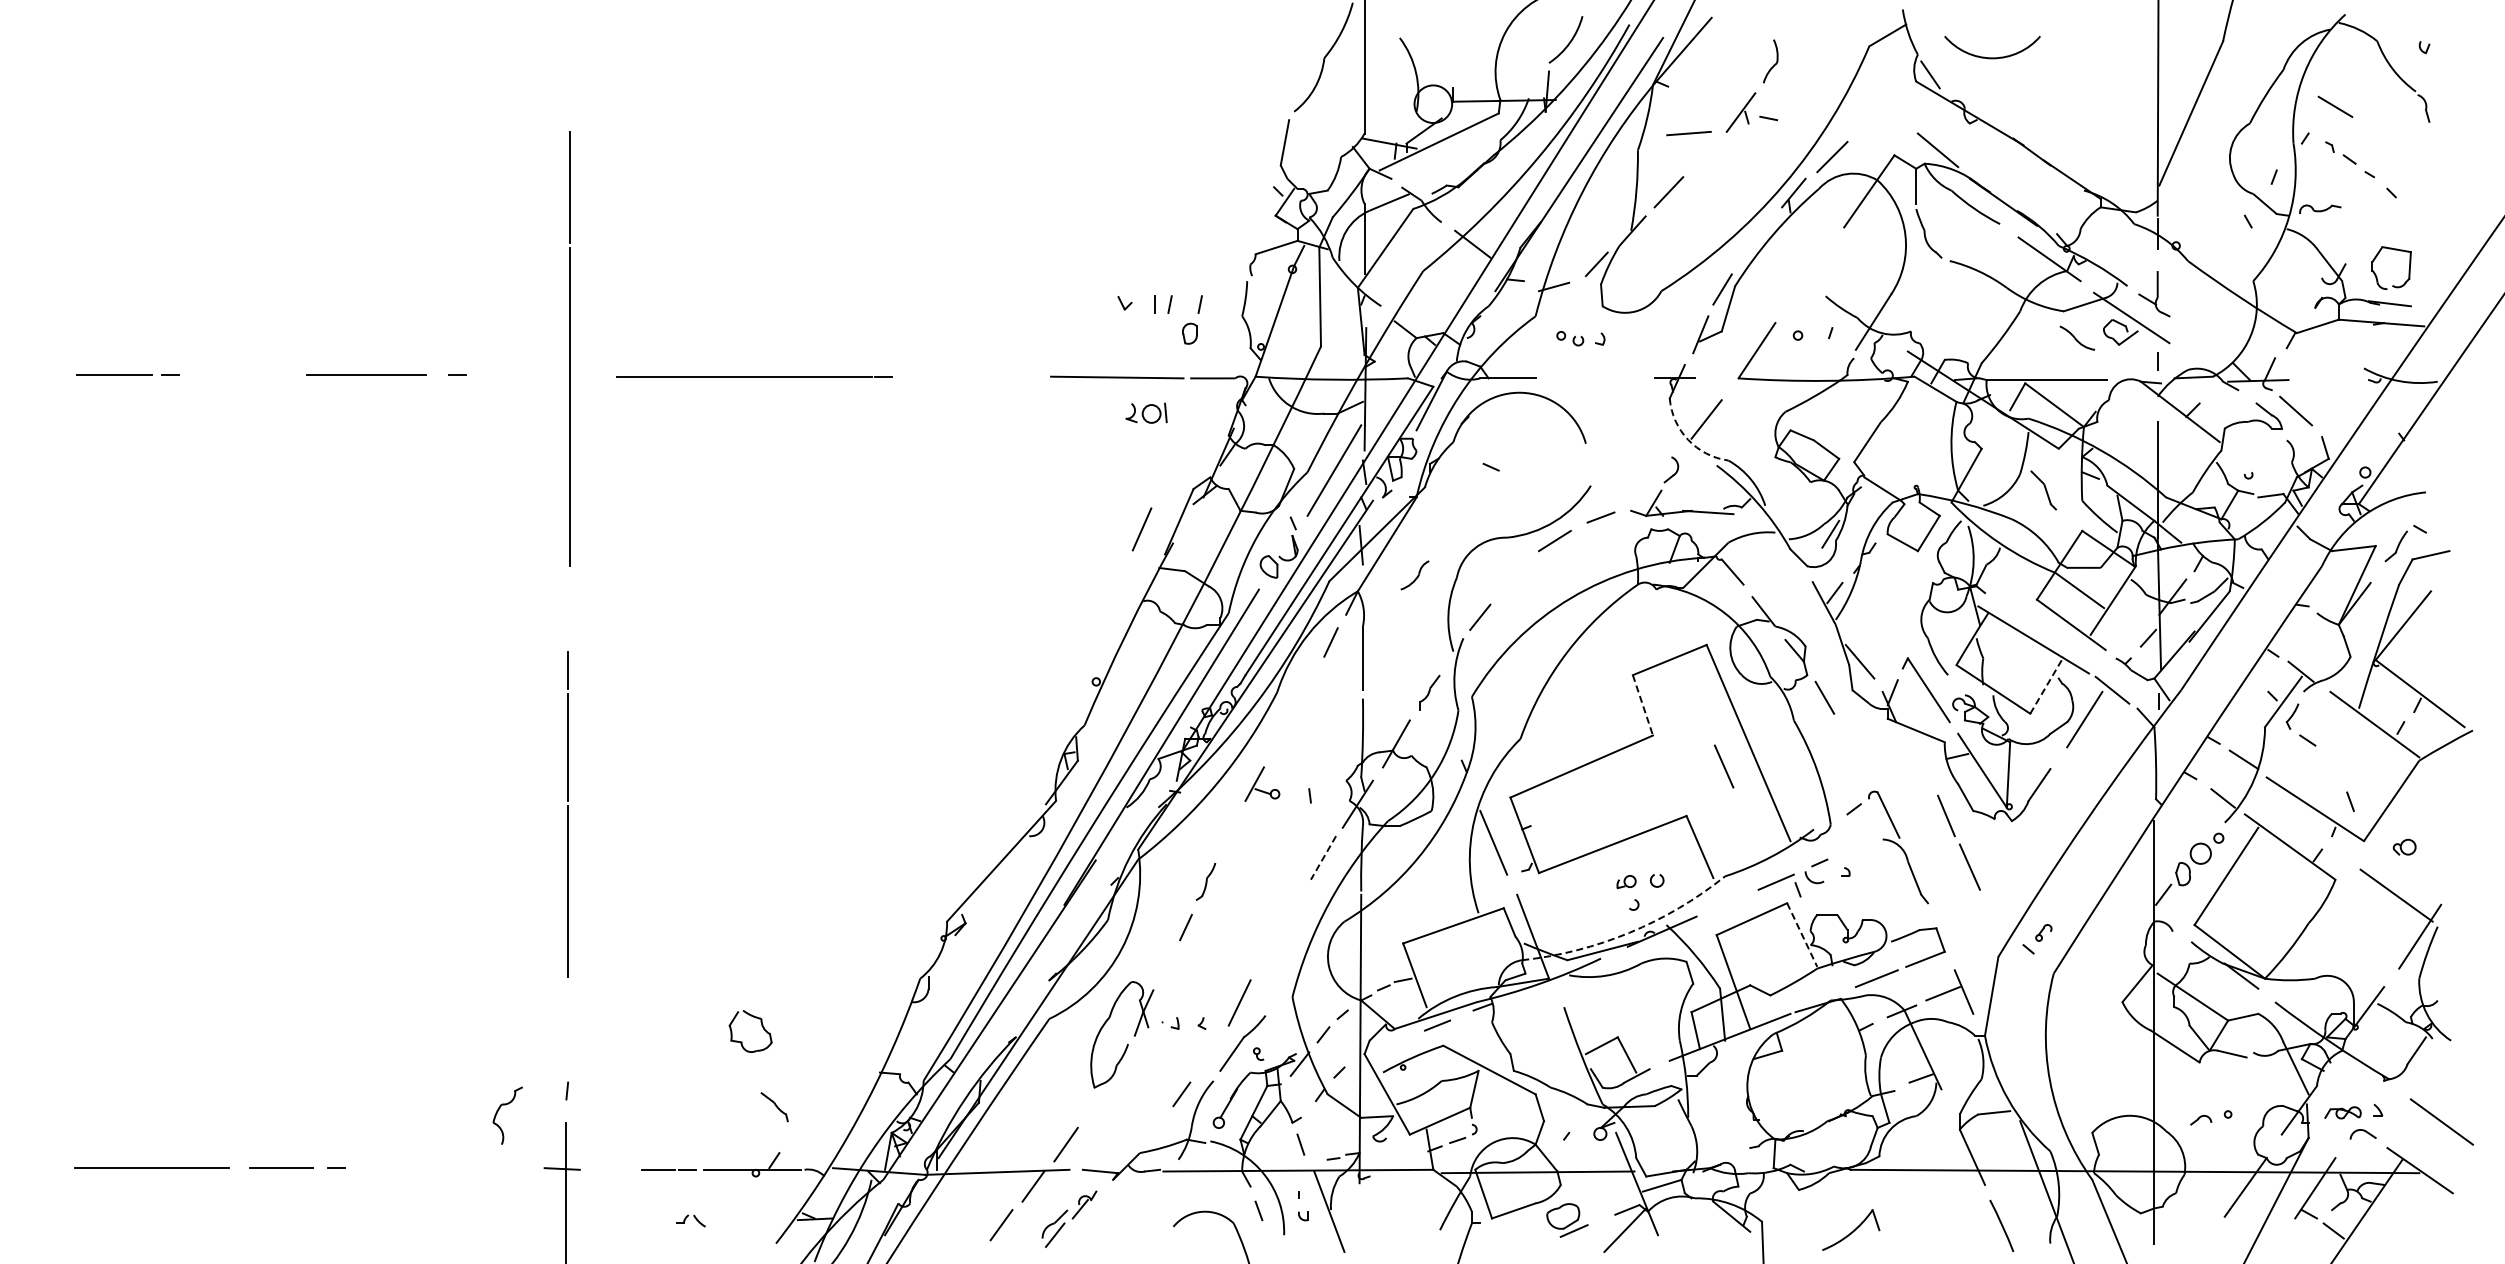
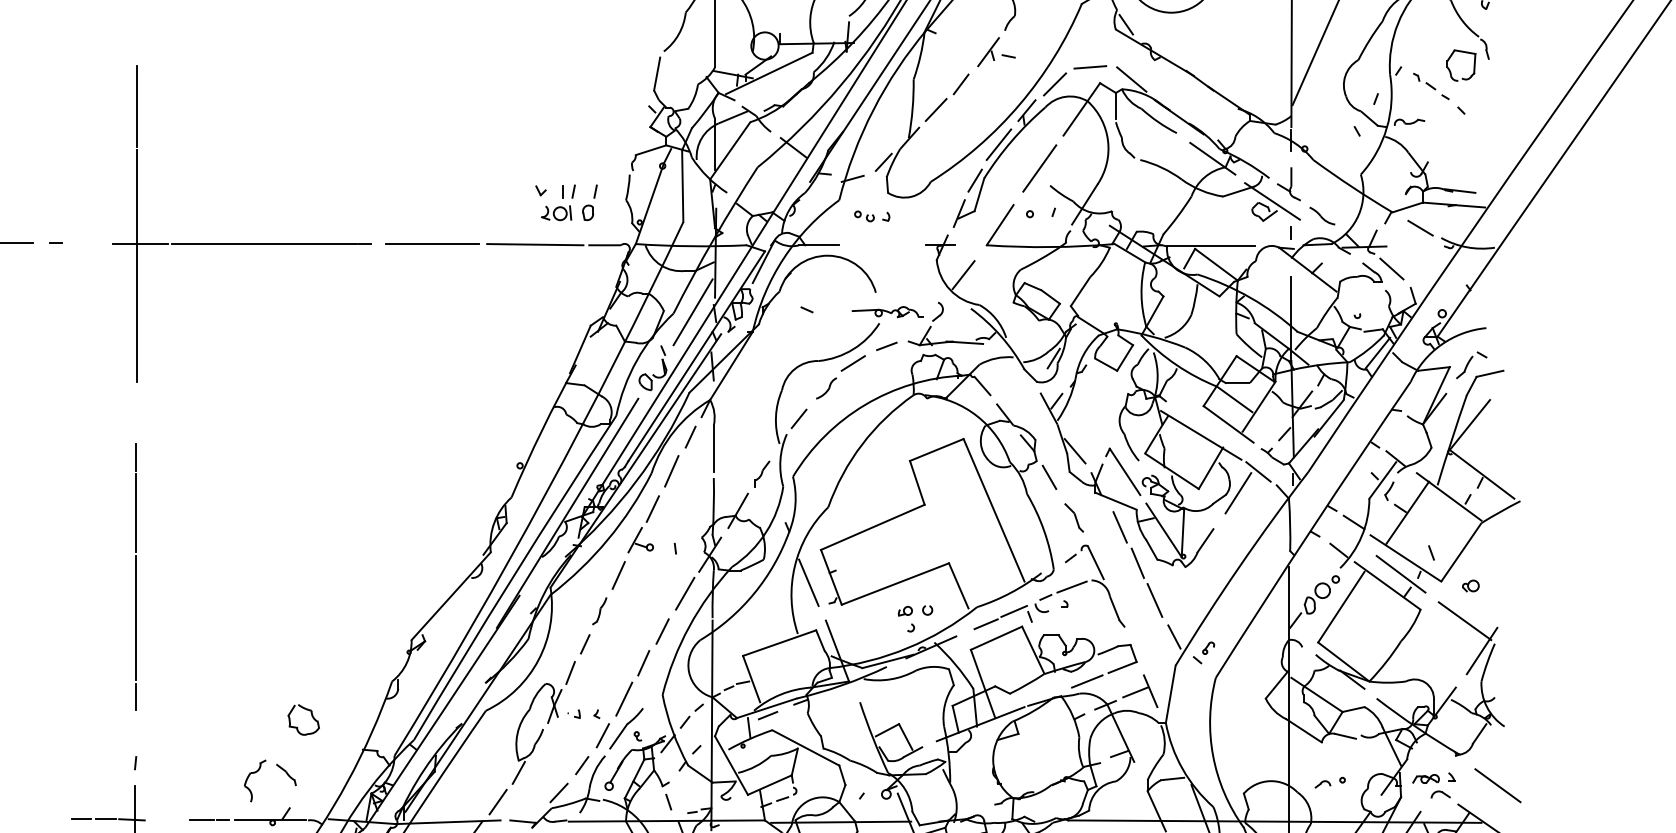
line: (2335, 106) -> (1420, 227), moved
line: (1688, 133) -> (1089, 67), moved
line: (1703, 156) -> (961, 84), added
line: (1755, 240) -> (999, 145), added
line: (1811, 272) -> (1039, 168), added
part: (2376, 274) -> (1450, 70), moved
part: (2077, 337) -> (1322, 215), moved
line: (573, 376) -> (140, 243), added
line: (975, 376) -> (432, 243), added
part: (1146, 412) -> (556, 212), moved
arc: (1688, 439) -> (950, 289), dashed -> solid
part: (1602, 470) -> (887, 312), added
part: (2043, 490) -> (1073, 517), moved
line: (2276, 526) -> (1377, 352), added
line: (1141, 529) -> (671, 471), moved
part: (1414, 575) -> (826, 388), moved
line: (2047, 684) -> (1211, 467), dashed -> solid
line: (1642, 705) -> (916, 483), dashed -> solid
line: (1278, 741) -> (652, 509), added
line: (2317, 746) -> (1407, 512), added
line: (1723, 766) -> (1119, 527), moved
line: (2308, 830) -> (1400, 573), added
line: (1231, 832) -> (618, 575), added
line: (1855, 848) -> (1071, 586), added
line: (1323, 858) -> (685, 594), dashed -> solid
line: (1737, 899) -> (986, 623), added
line: (1292, 909) -> (662, 631), added
line: (1996, 917) -> (1174, 637), added
arc: (1629, 932) -> (907, 647), dashed -> solid
line: (1802, 935) -> (1033, 650), dashed -> solid
line: (1266, 953) -> (643, 663), added
line: (1165, 966) -> (570, 672), added
line: (568, 999) -> (136, 696), added
part: (761, 1026) -> (311, 716), moved
line: (1411, 1041) -> (749, 727), added
line: (1209, 1053) -> (602, 735), added
line: (1094, 1104) -> (518, 772), added
part: (498, 1111) -> (248, 778), moved
line: (1149, 1131) -> (558, 792), added
line: (492, 1168) -> (81, 819), added
line: (525, 1168) -> (105, 819), added

